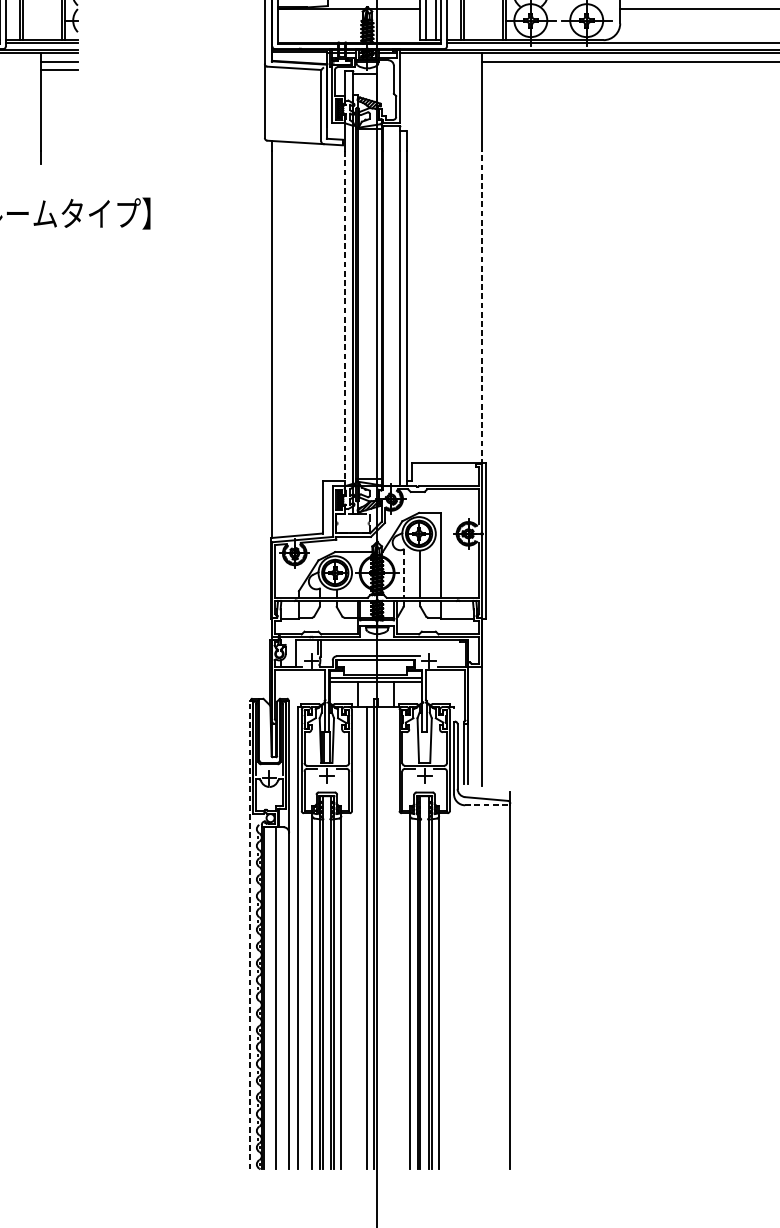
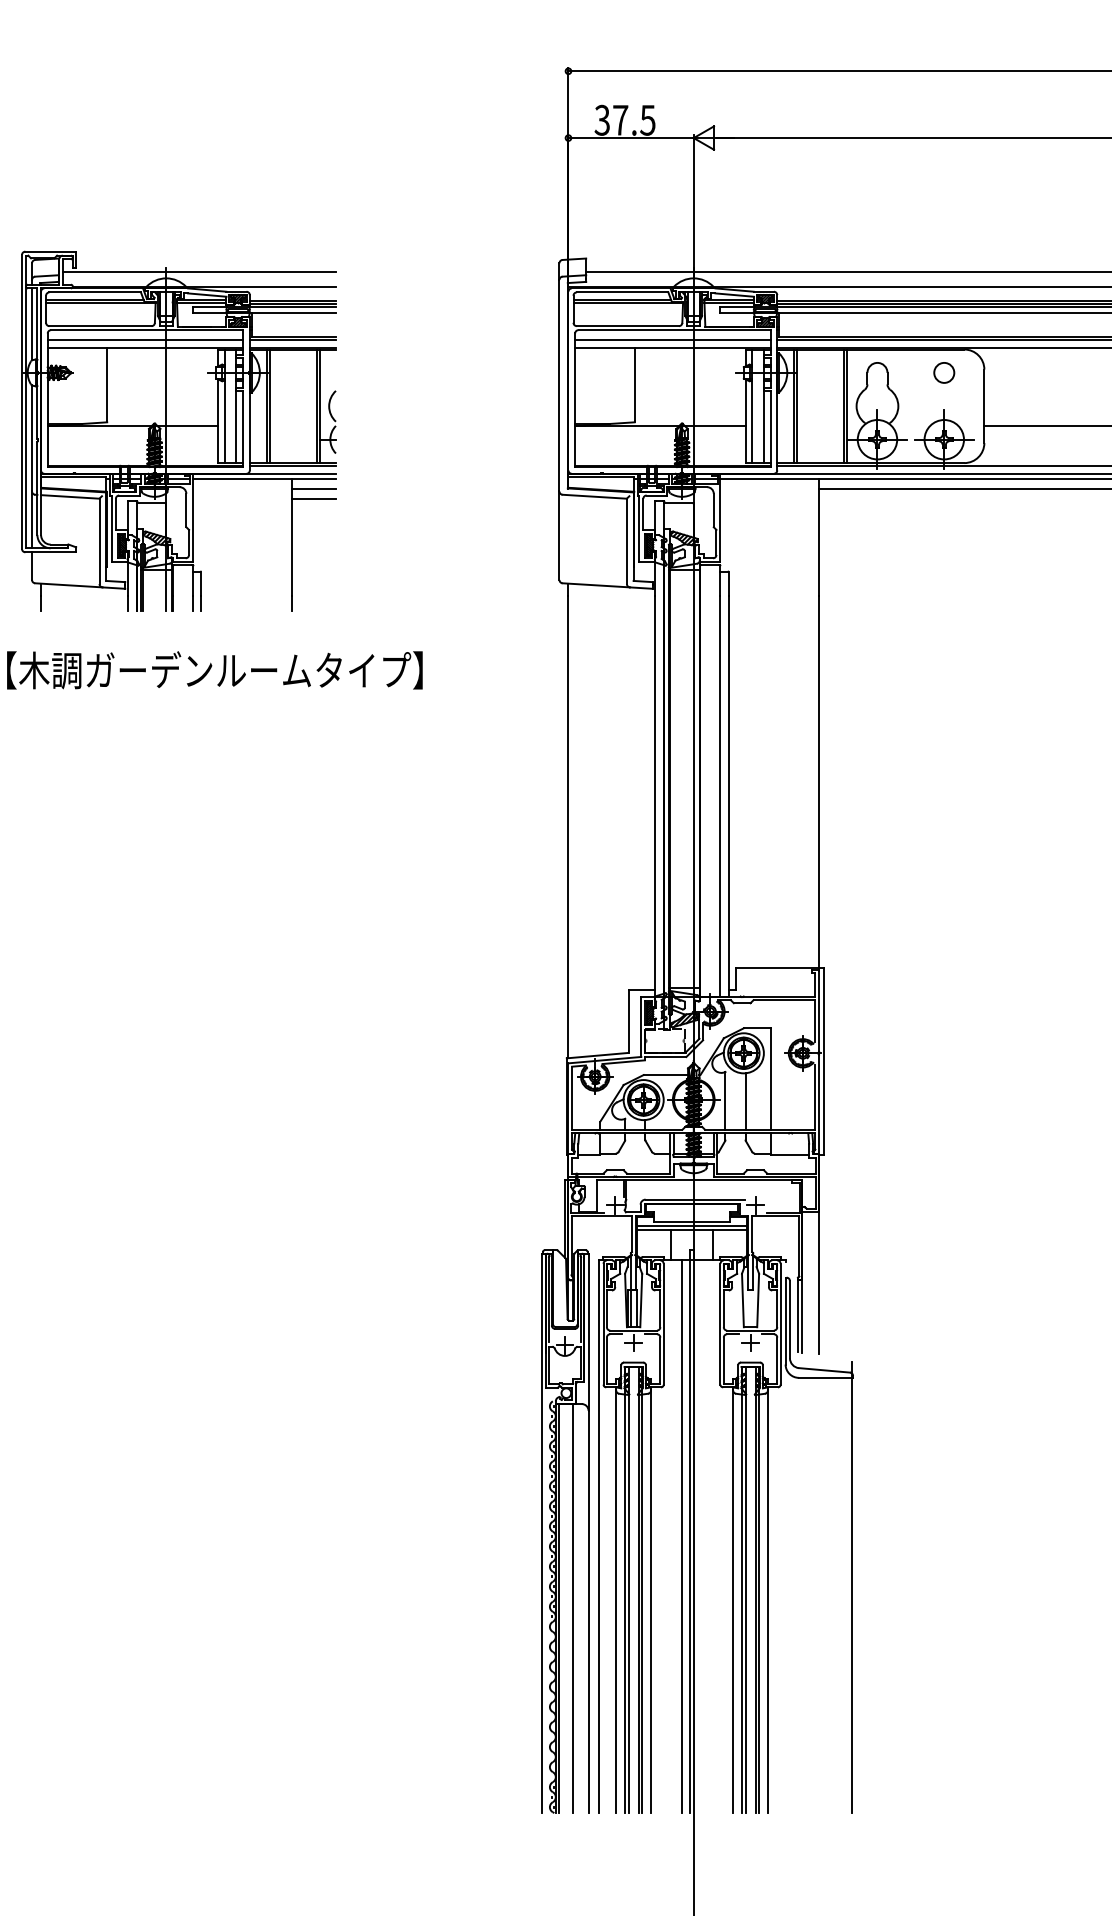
line: (482, 308) -> (819, 783), dashed -> solid
line: (345, 319) -> (655, 796), dashed -> solid
line: (403, 573) -> (725, 1100), dashed -> solid
line: (488, 805) -> (826, 1377), dashed -> solid
line: (249, 935) -> (541, 1533), dashed -> solid

